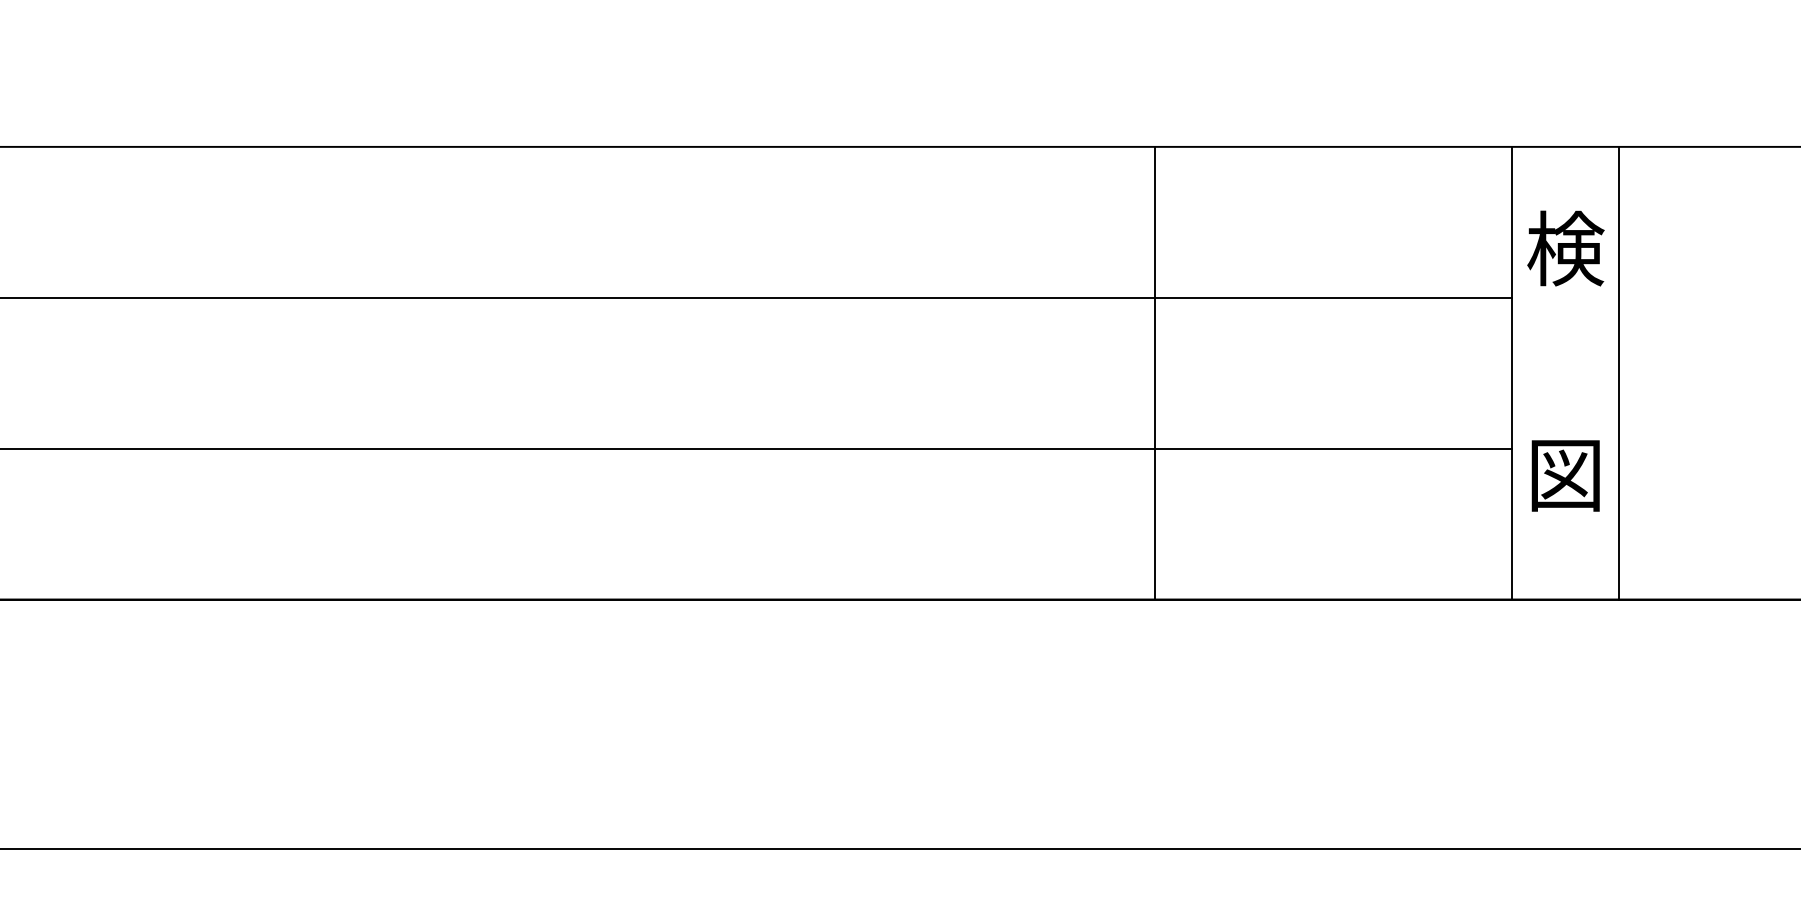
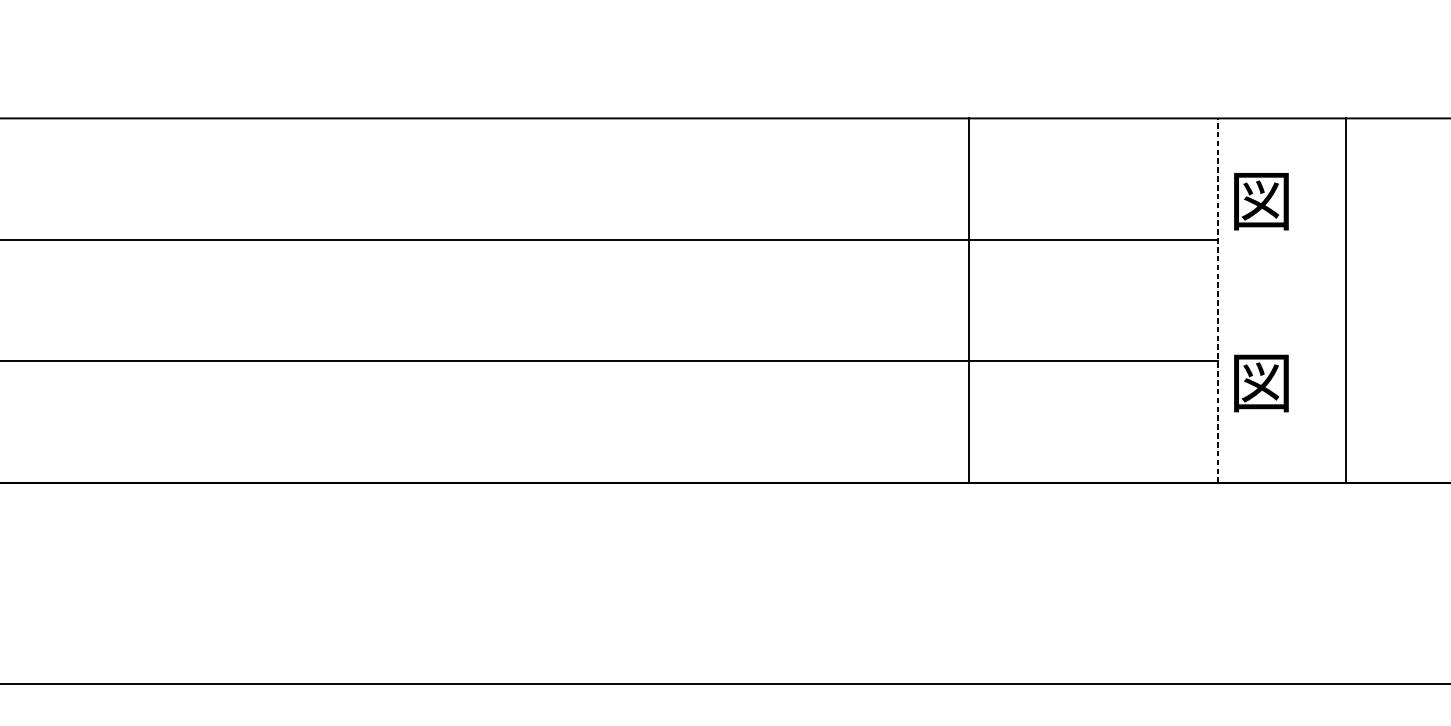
text: (1565, 248) -> (1261, 200), 検 -> 図
line: (1155, 372) -> (968, 300), moved
line: (1512, 372) -> (1218, 300), solid -> dashed
line: (1619, 372) -> (1345, 300), moved

